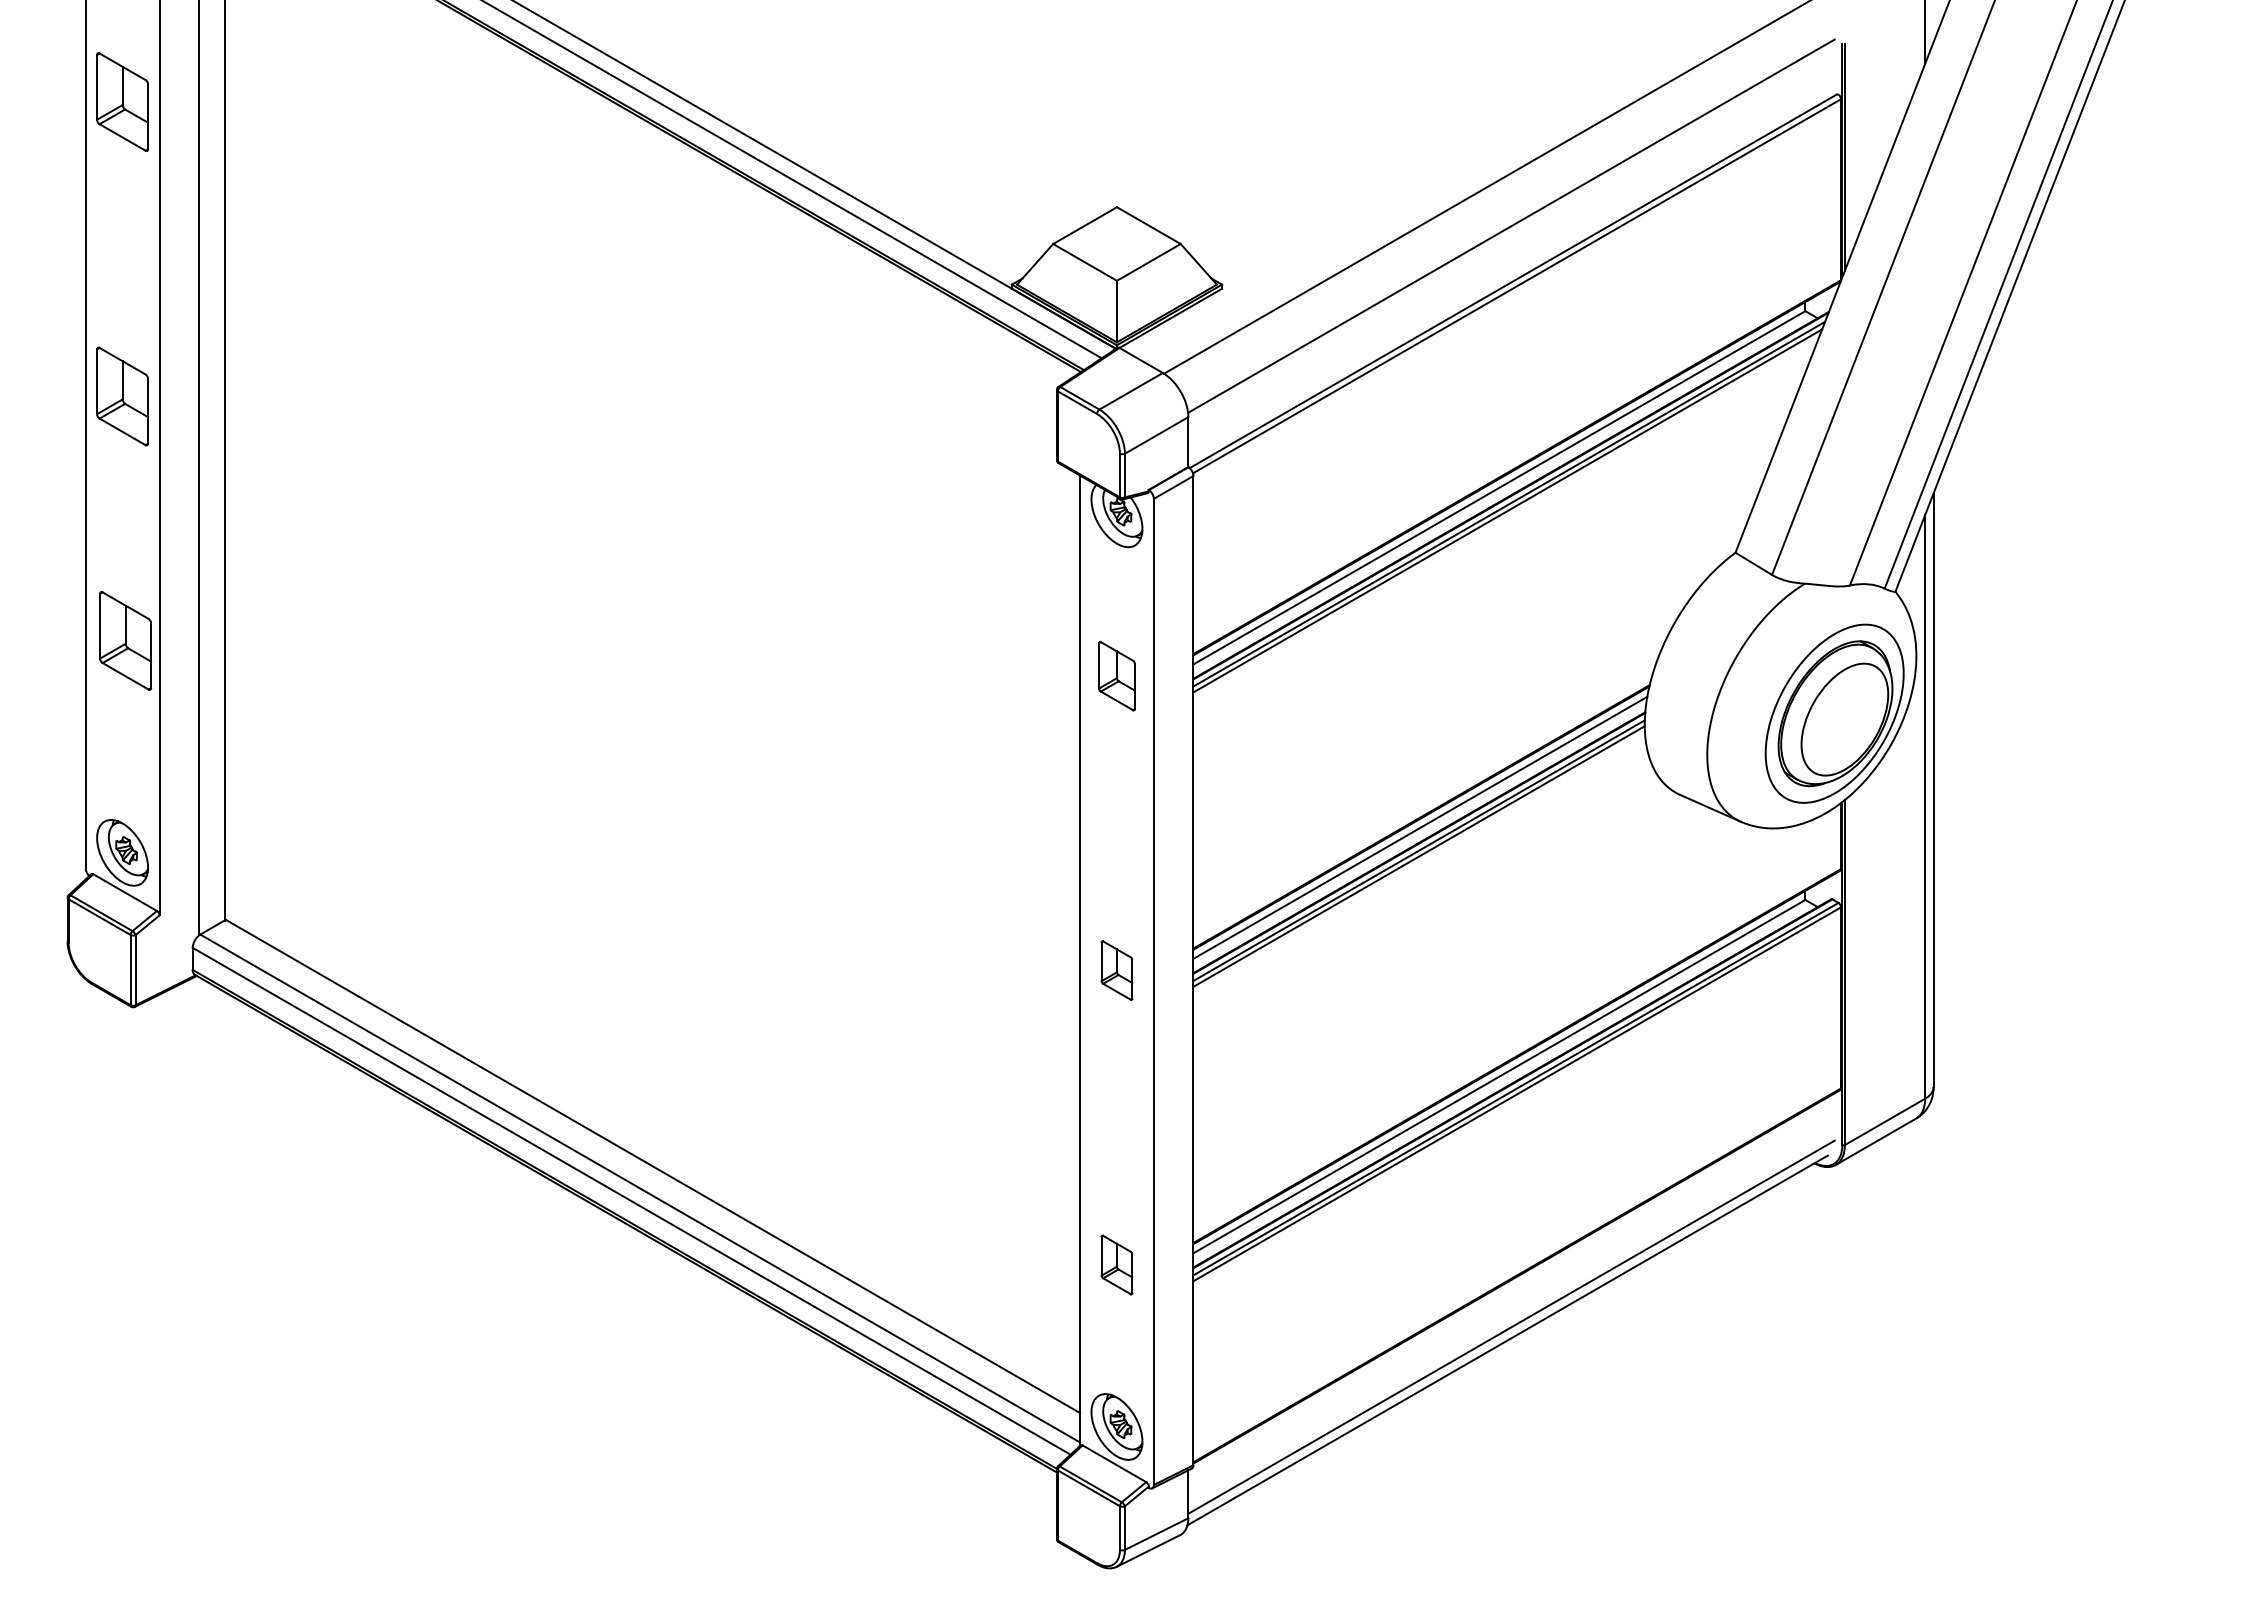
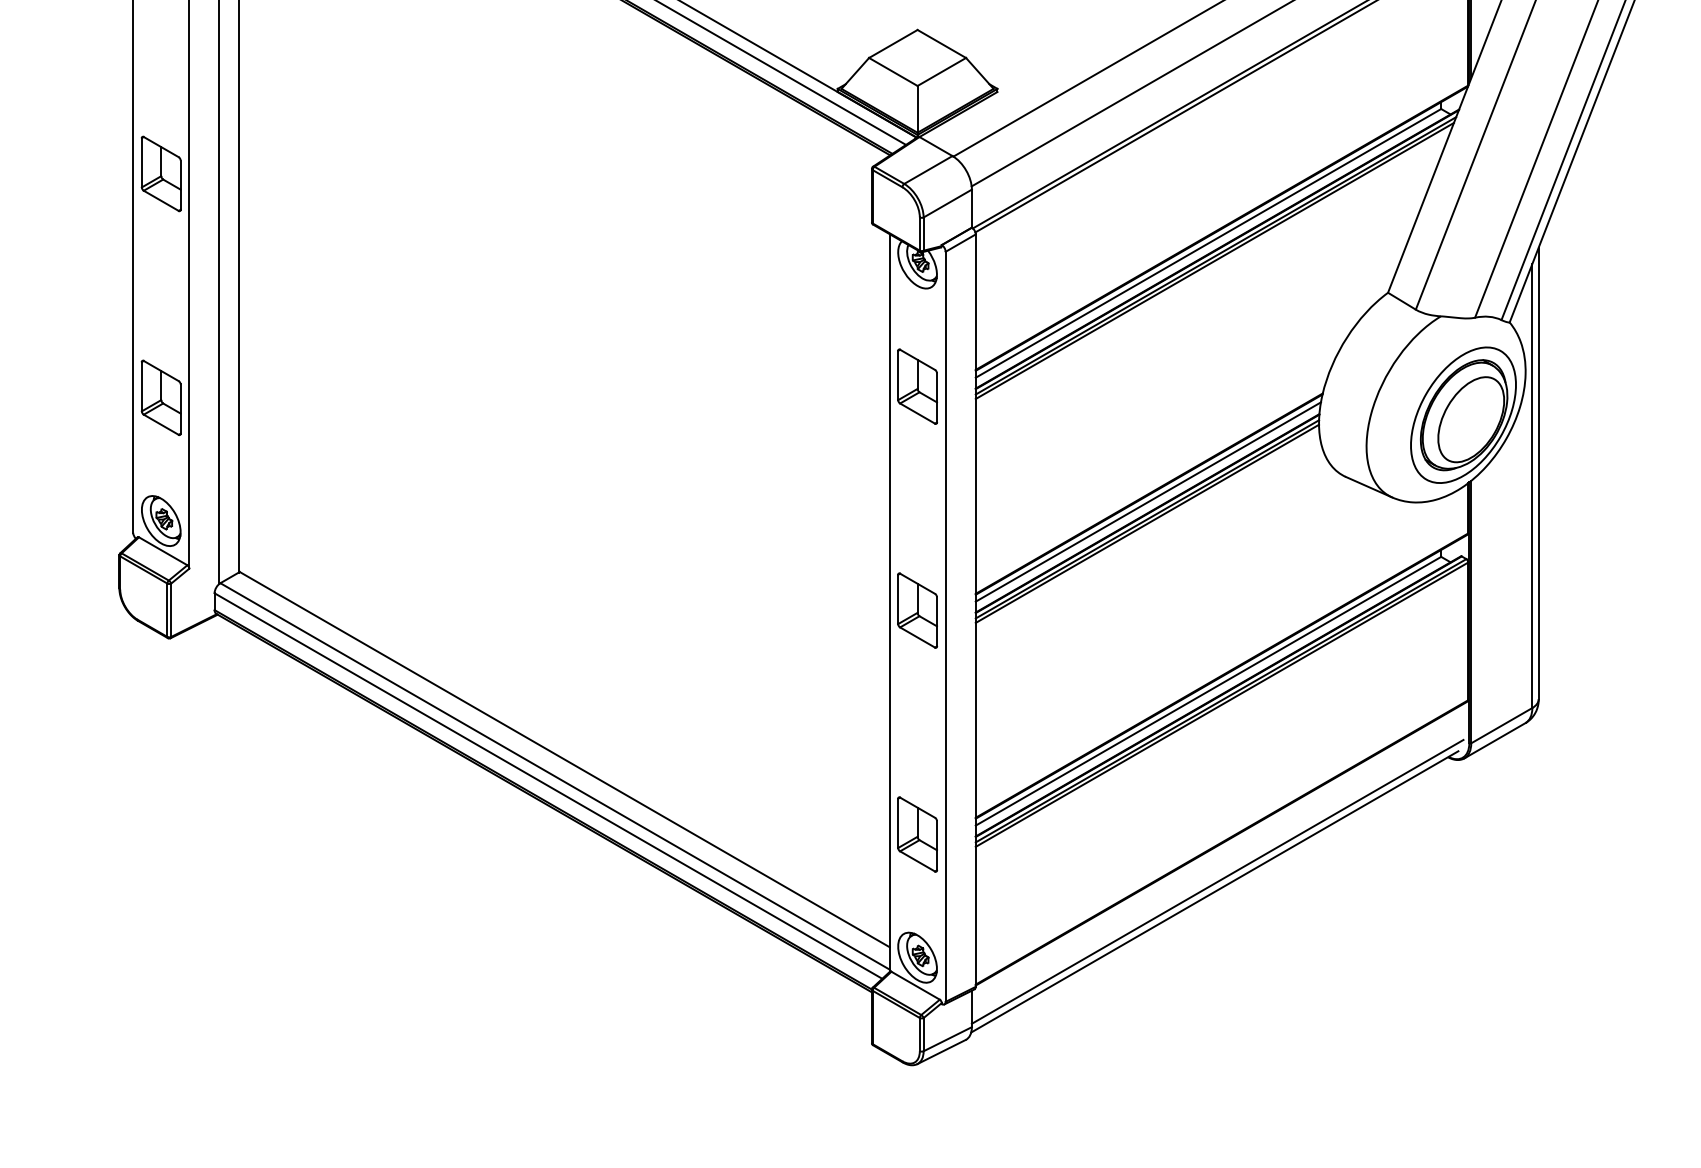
part: (125, 640) -> (161, 397), moved
part: (1116, 675) -> (917, 386), size x1.43
part: (1116, 970) -> (917, 610), size x1.67
part: (1116, 1264) -> (917, 834), size x1.67

